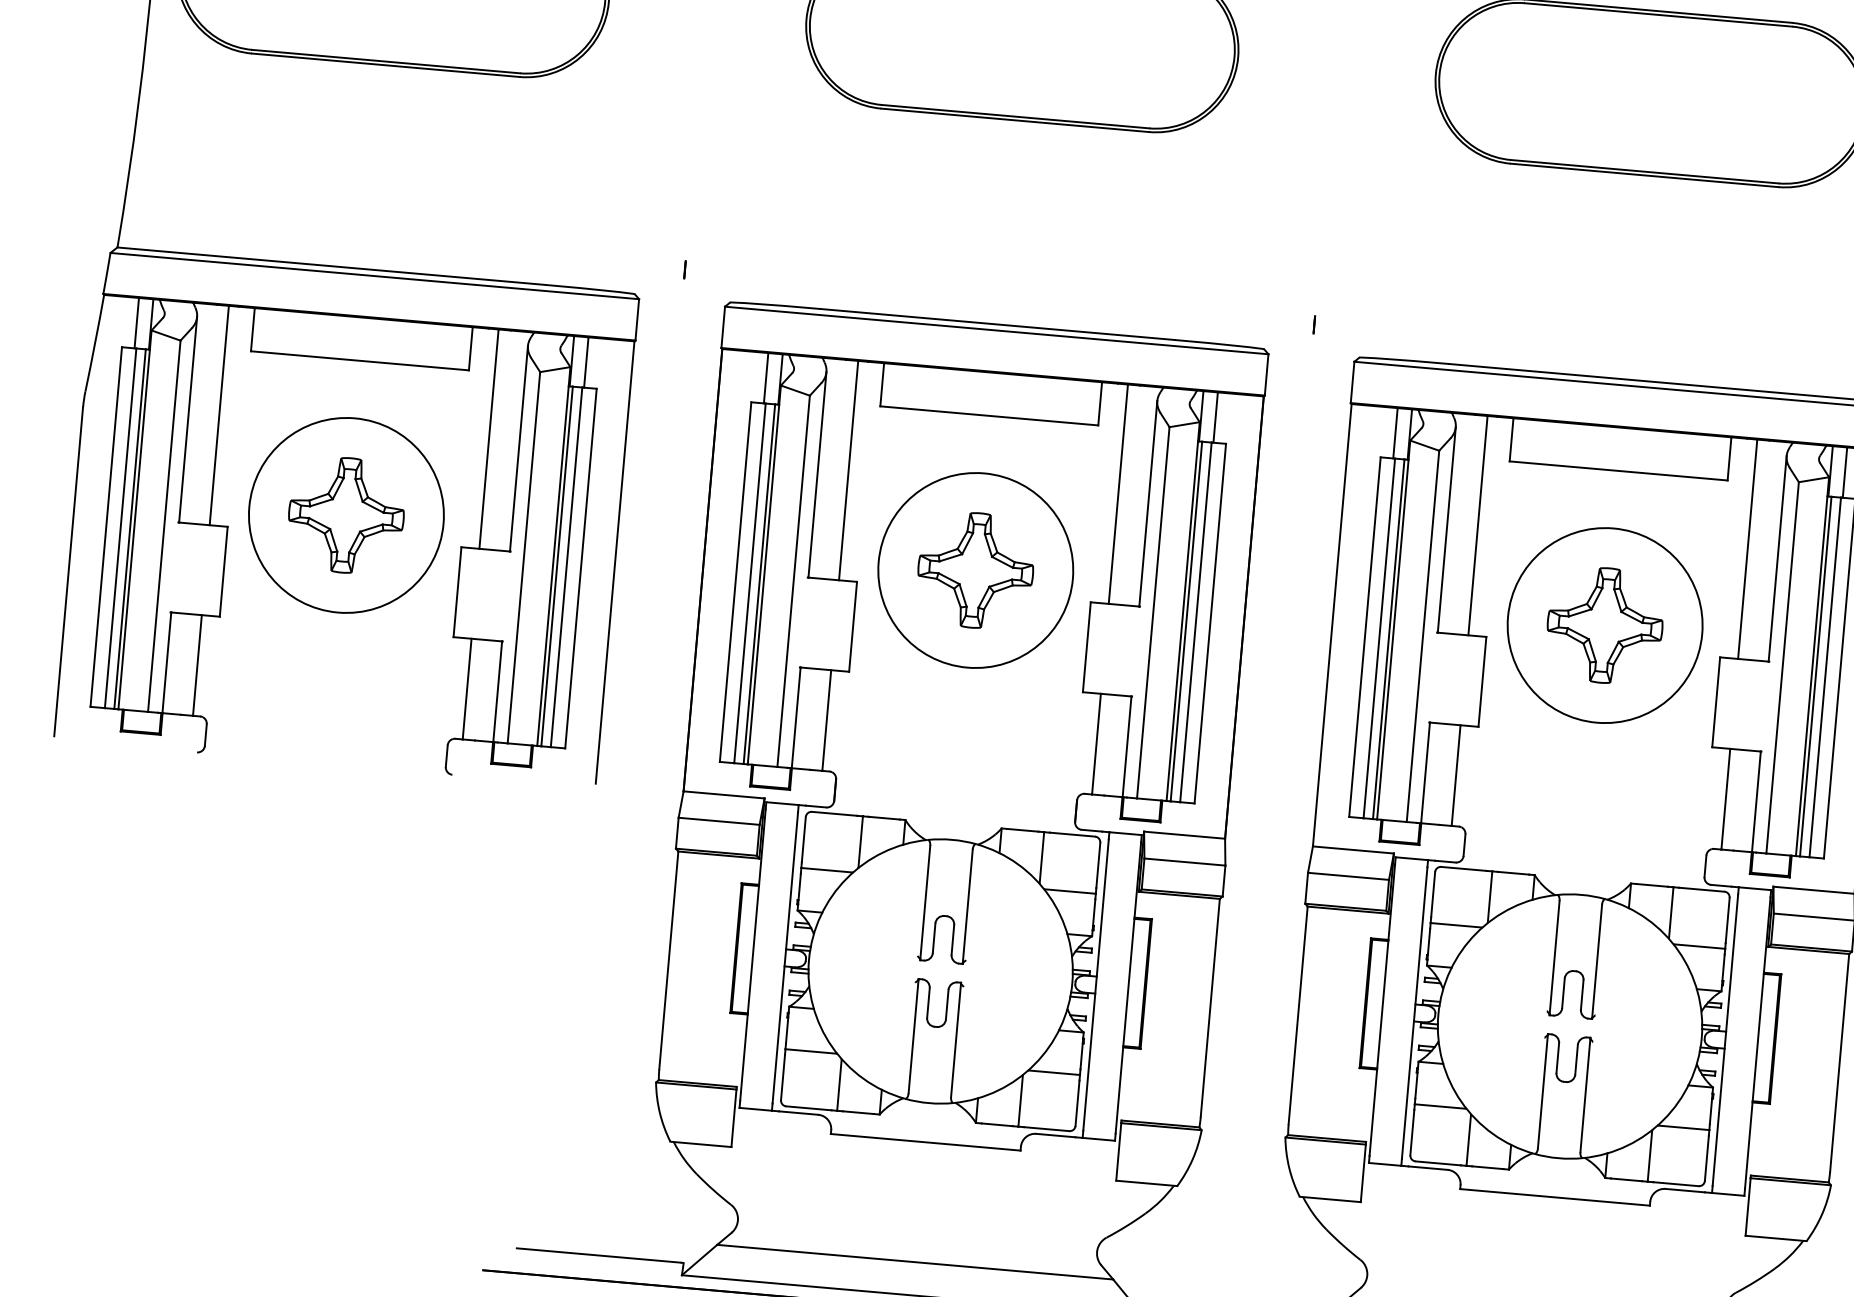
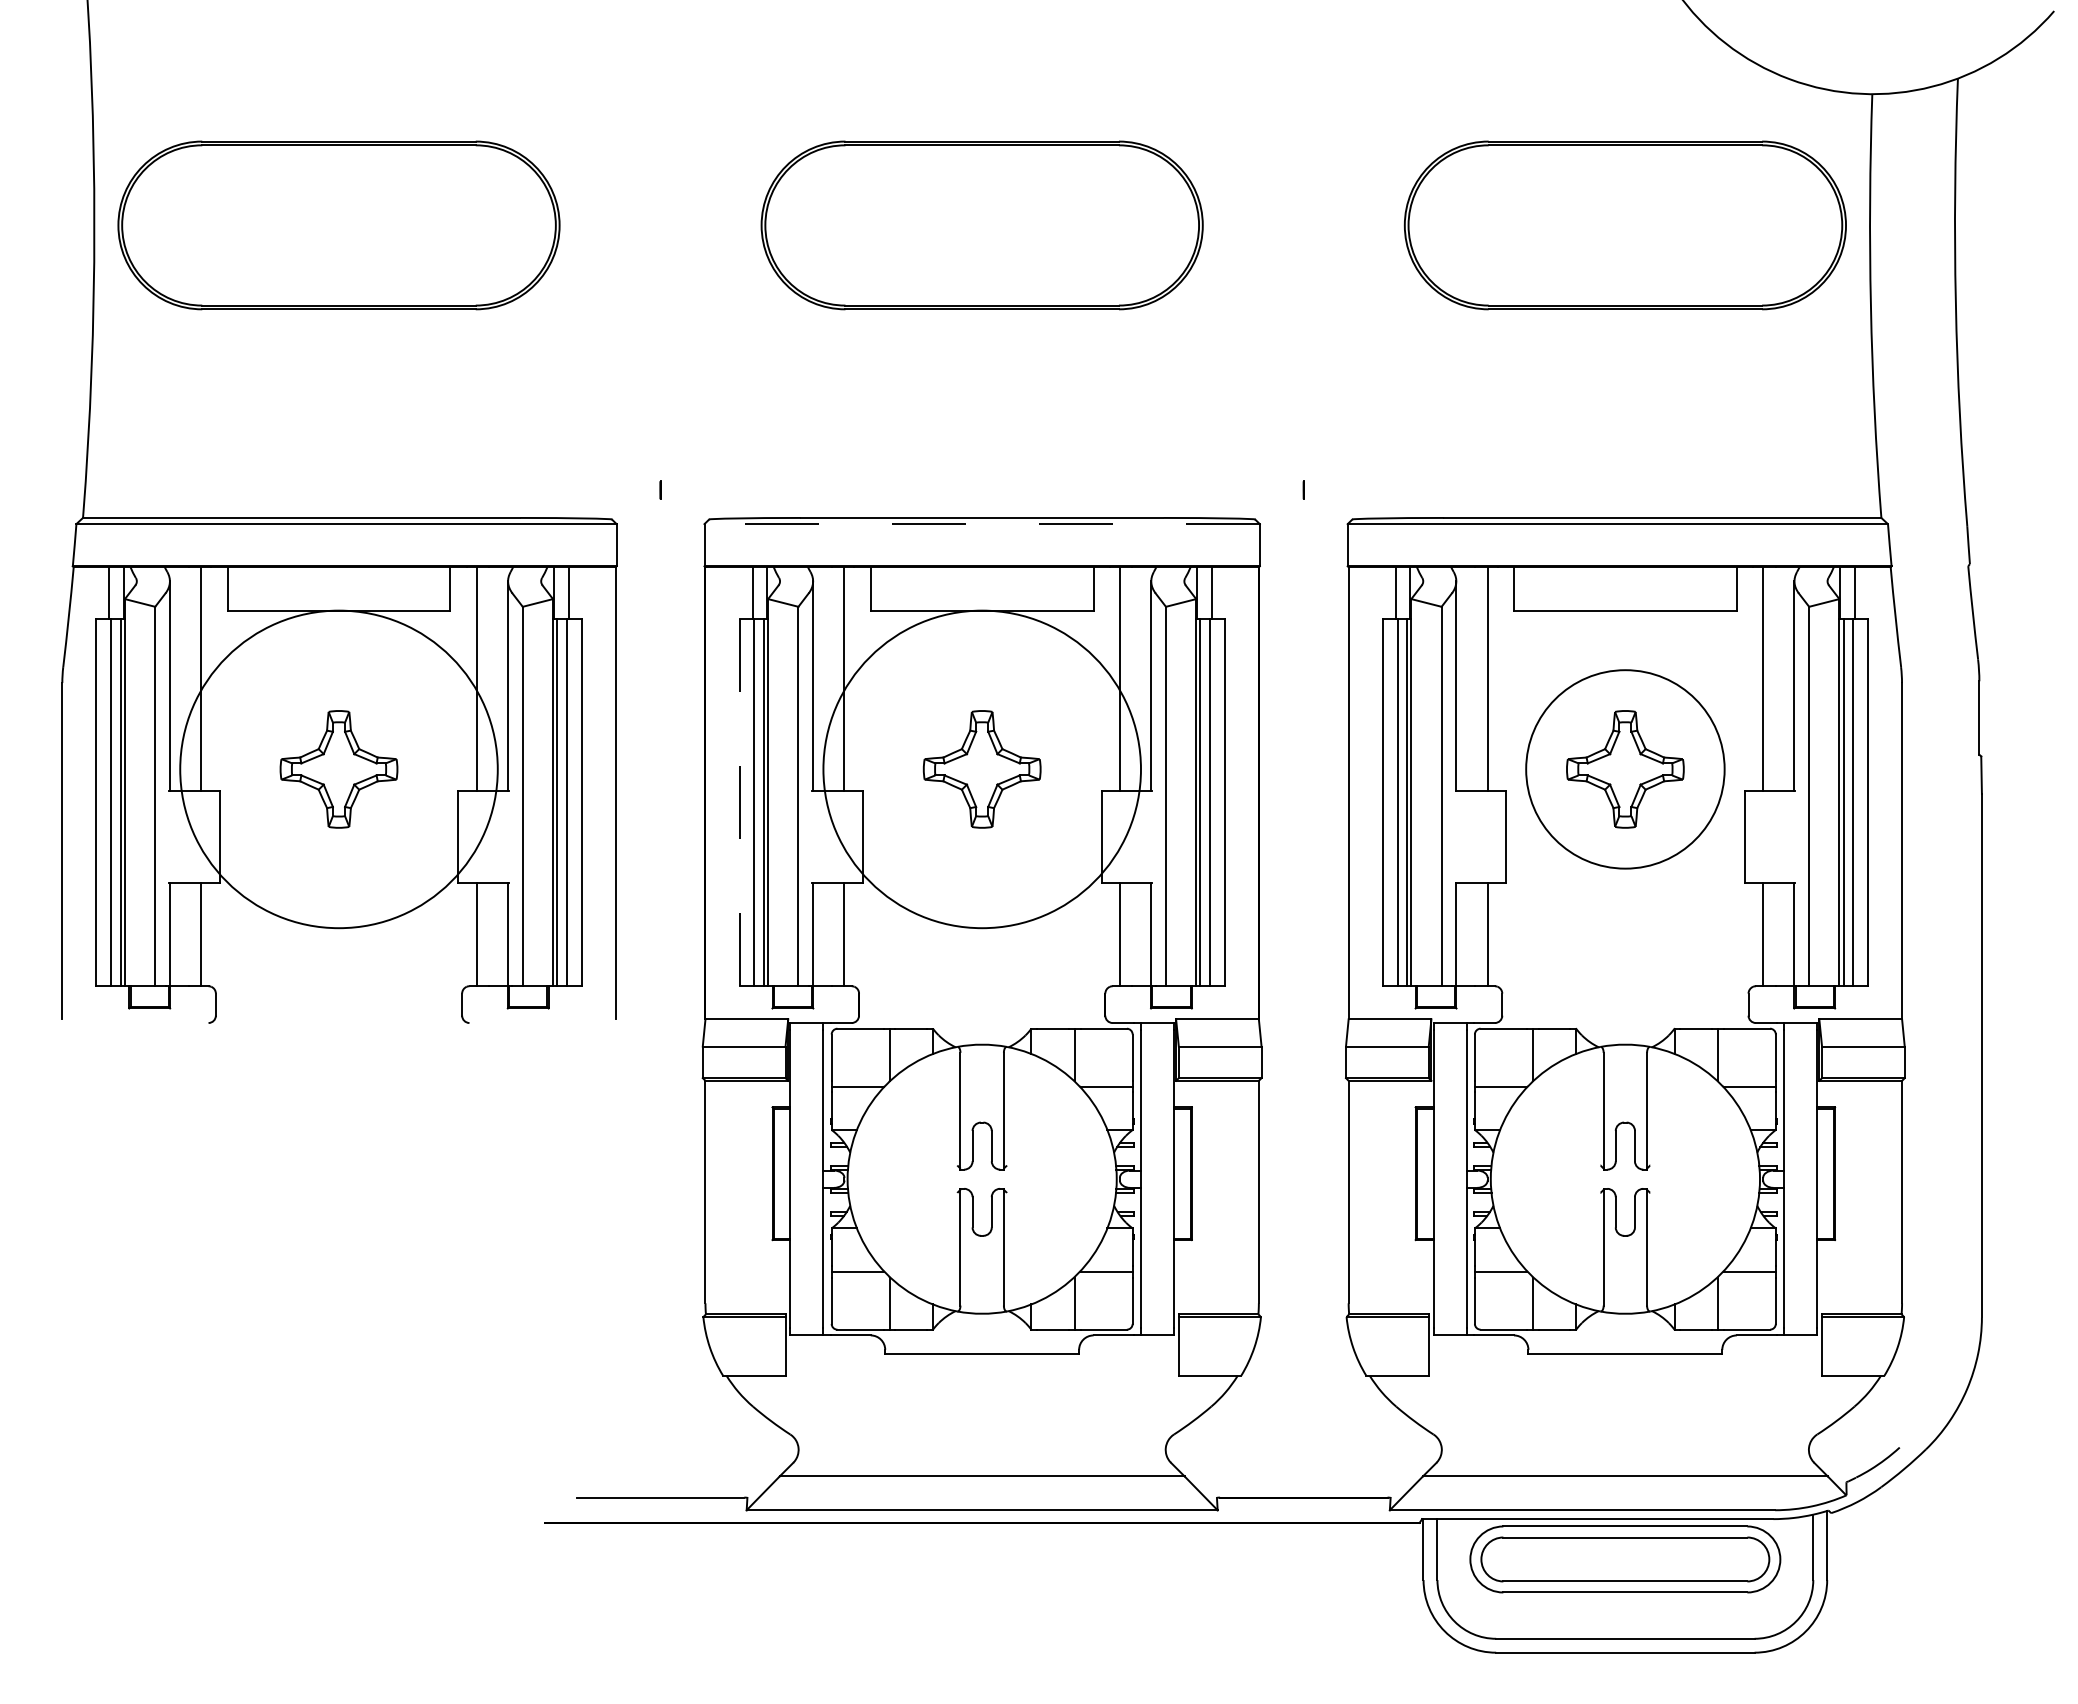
line: (997, 330) -> (982, 524), solid -> dashed
circle: (345, 515) -> (338, 769), size x1.6
circle: (975, 570) -> (981, 769), size x1.6
line: (735, 582) -> (739, 802), solid -> dashed

